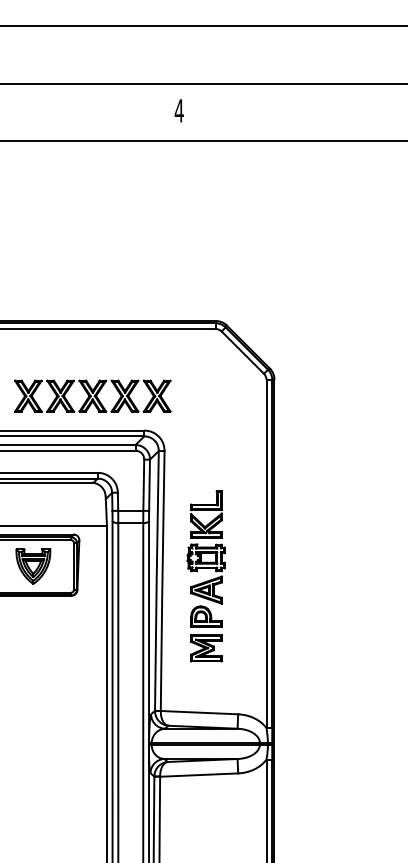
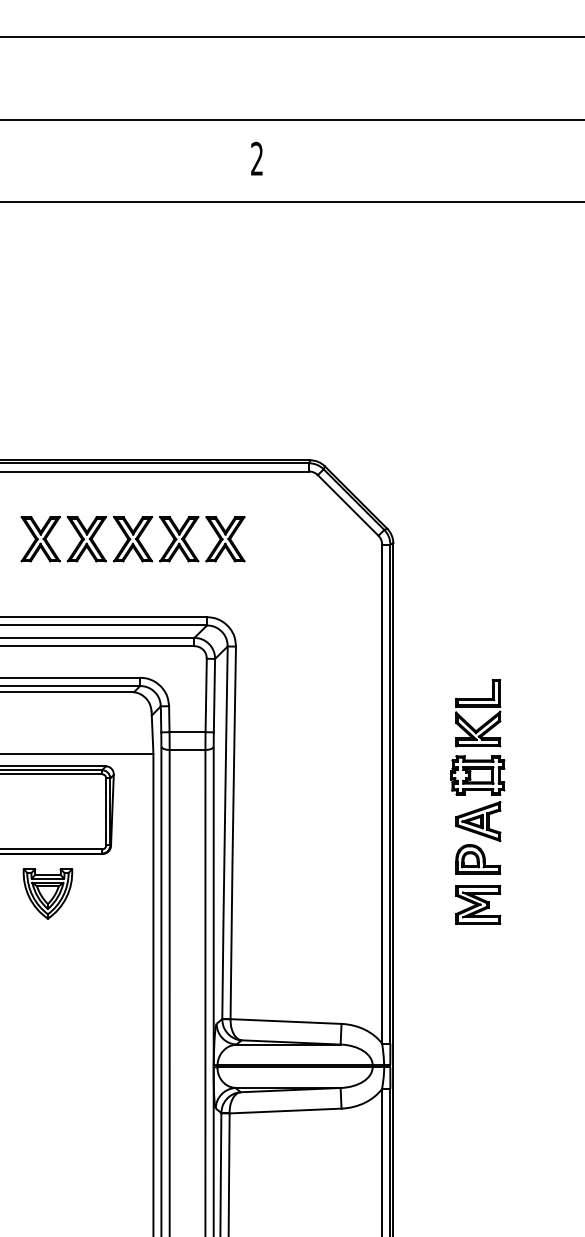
text: (178, 110) -> (255, 158), 4 -> 2
part: (92, 395) -> (132, 538), moved
part: (33, 566) -> (48, 893), moved
part: (205, 576) -> (476, 801), moved

